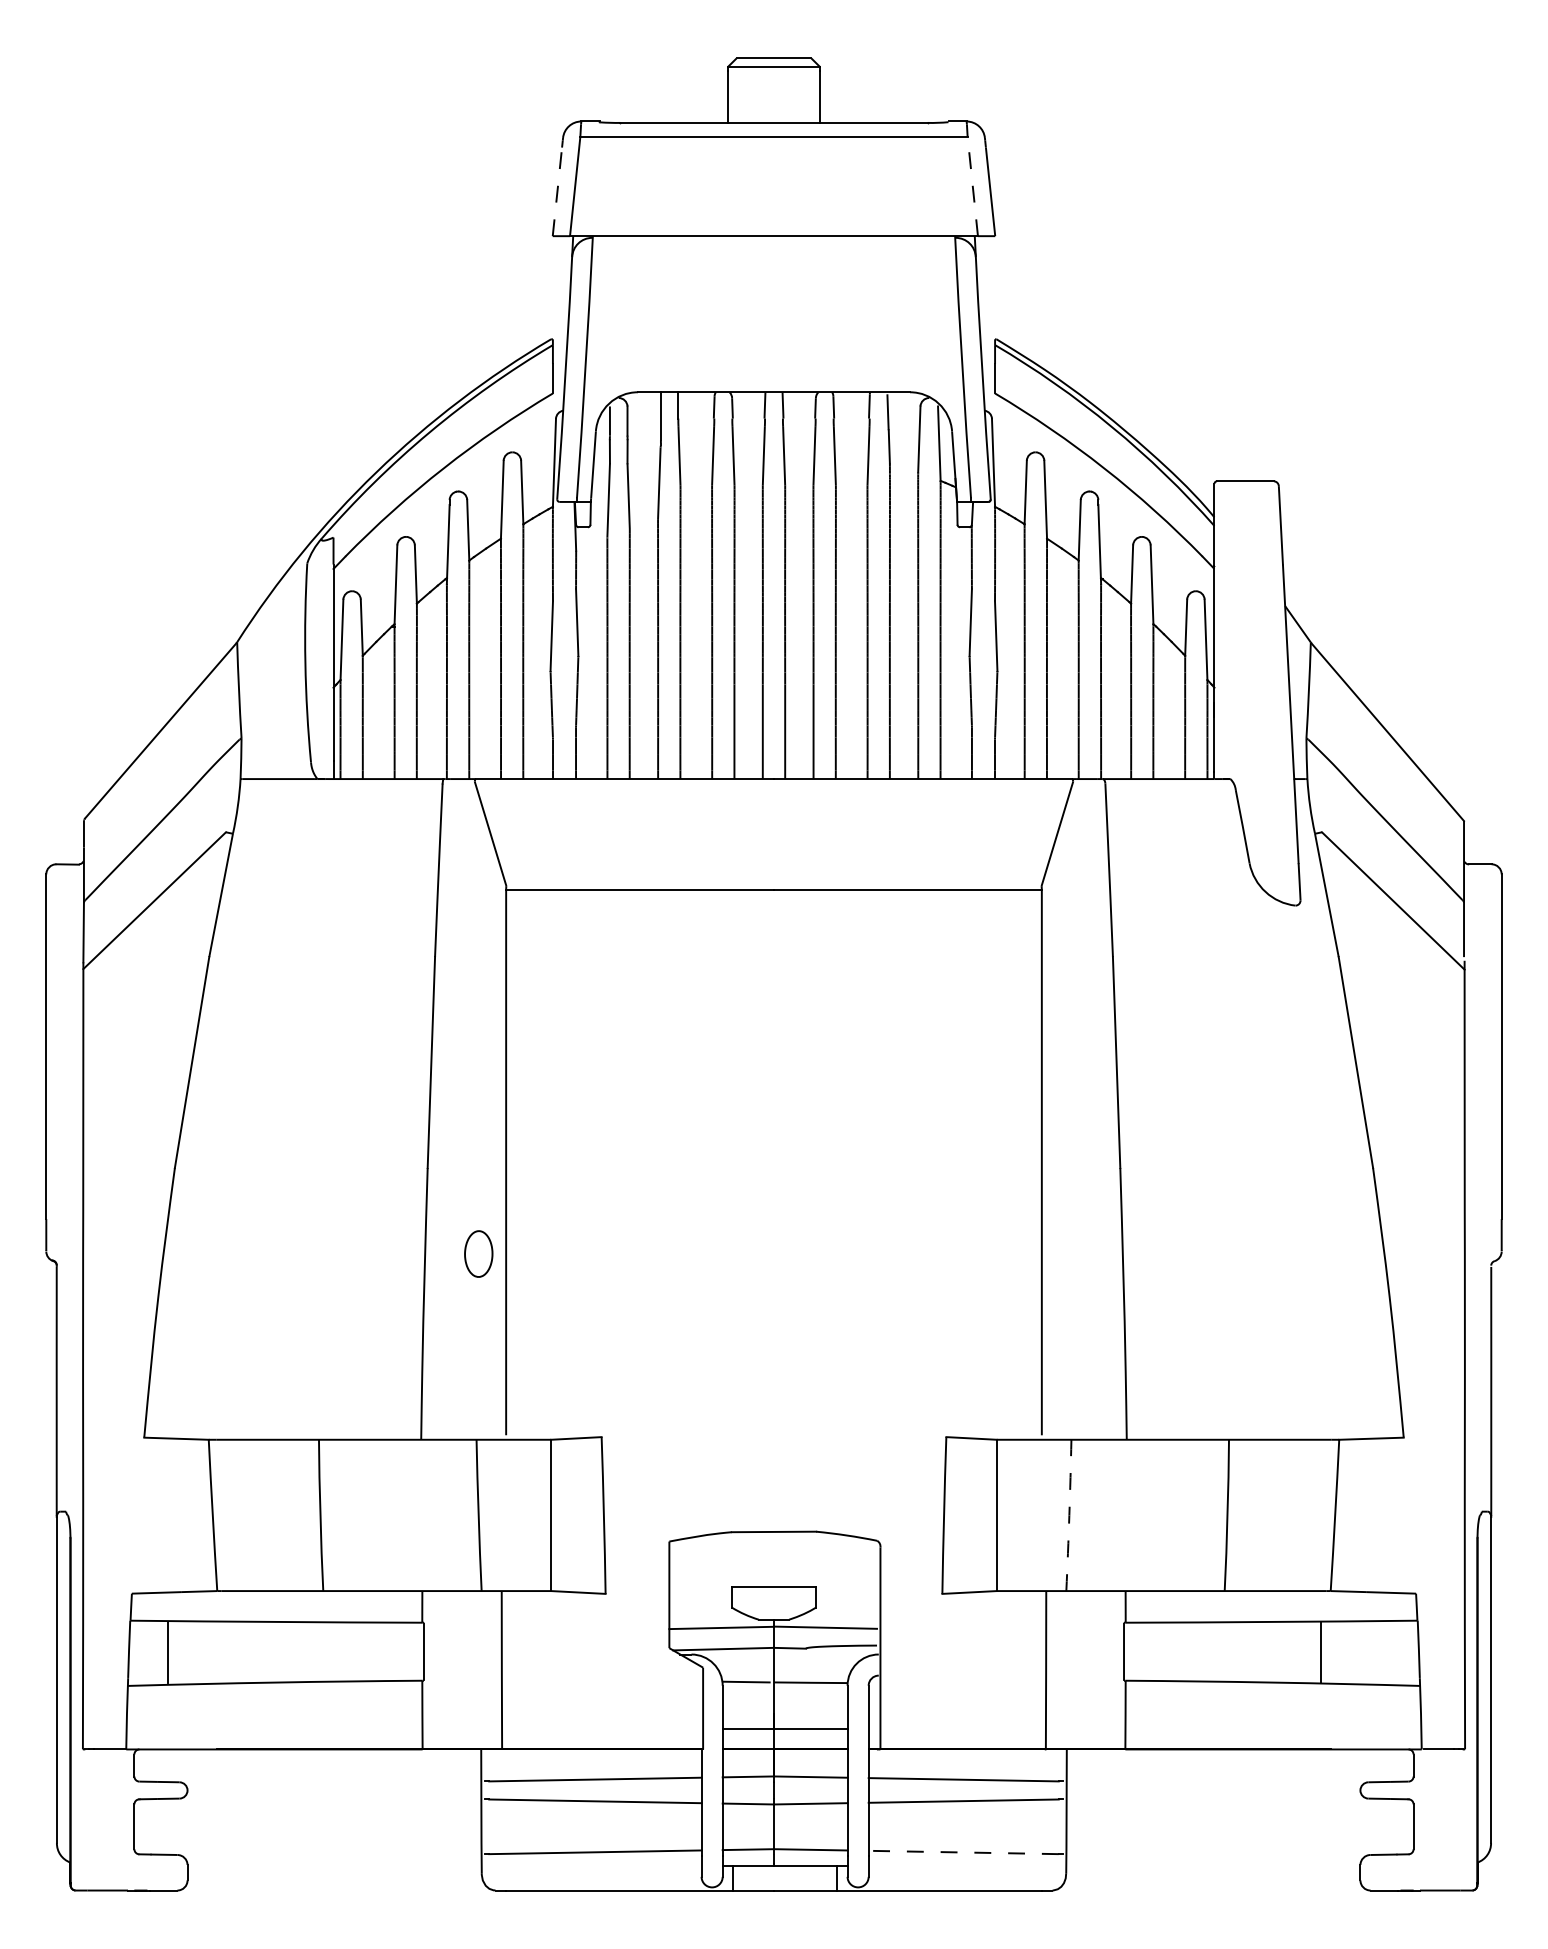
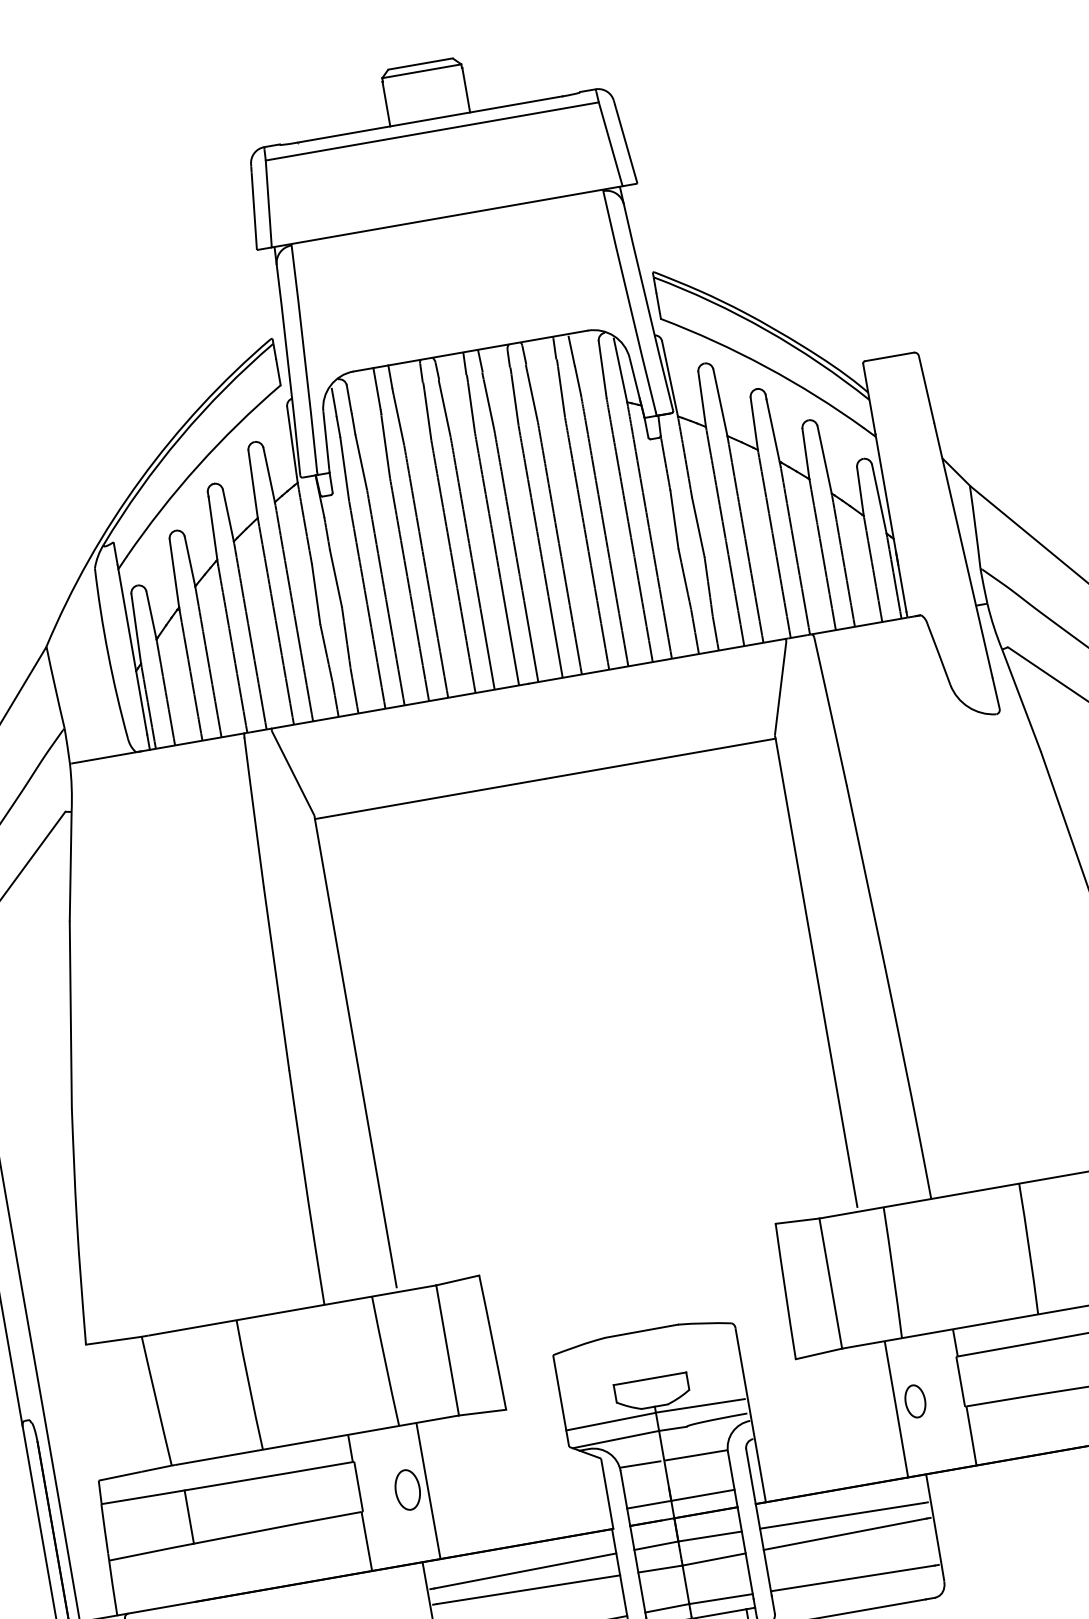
line: (972, 186) -> (610, 144), dashed -> solid
line: (557, 191) -> (254, 210), dashed -> solid
part: (478, 1253) -> (407, 1489), moved
arc: (1069, 1515) -> (893, 1272), dashed -> solid
line: (167, 1652) -> (188, 1517), moved
part: (1069, 1664) -> (915, 1400), added
line: (963, 1852) -> (852, 1578), dashed -> solid

